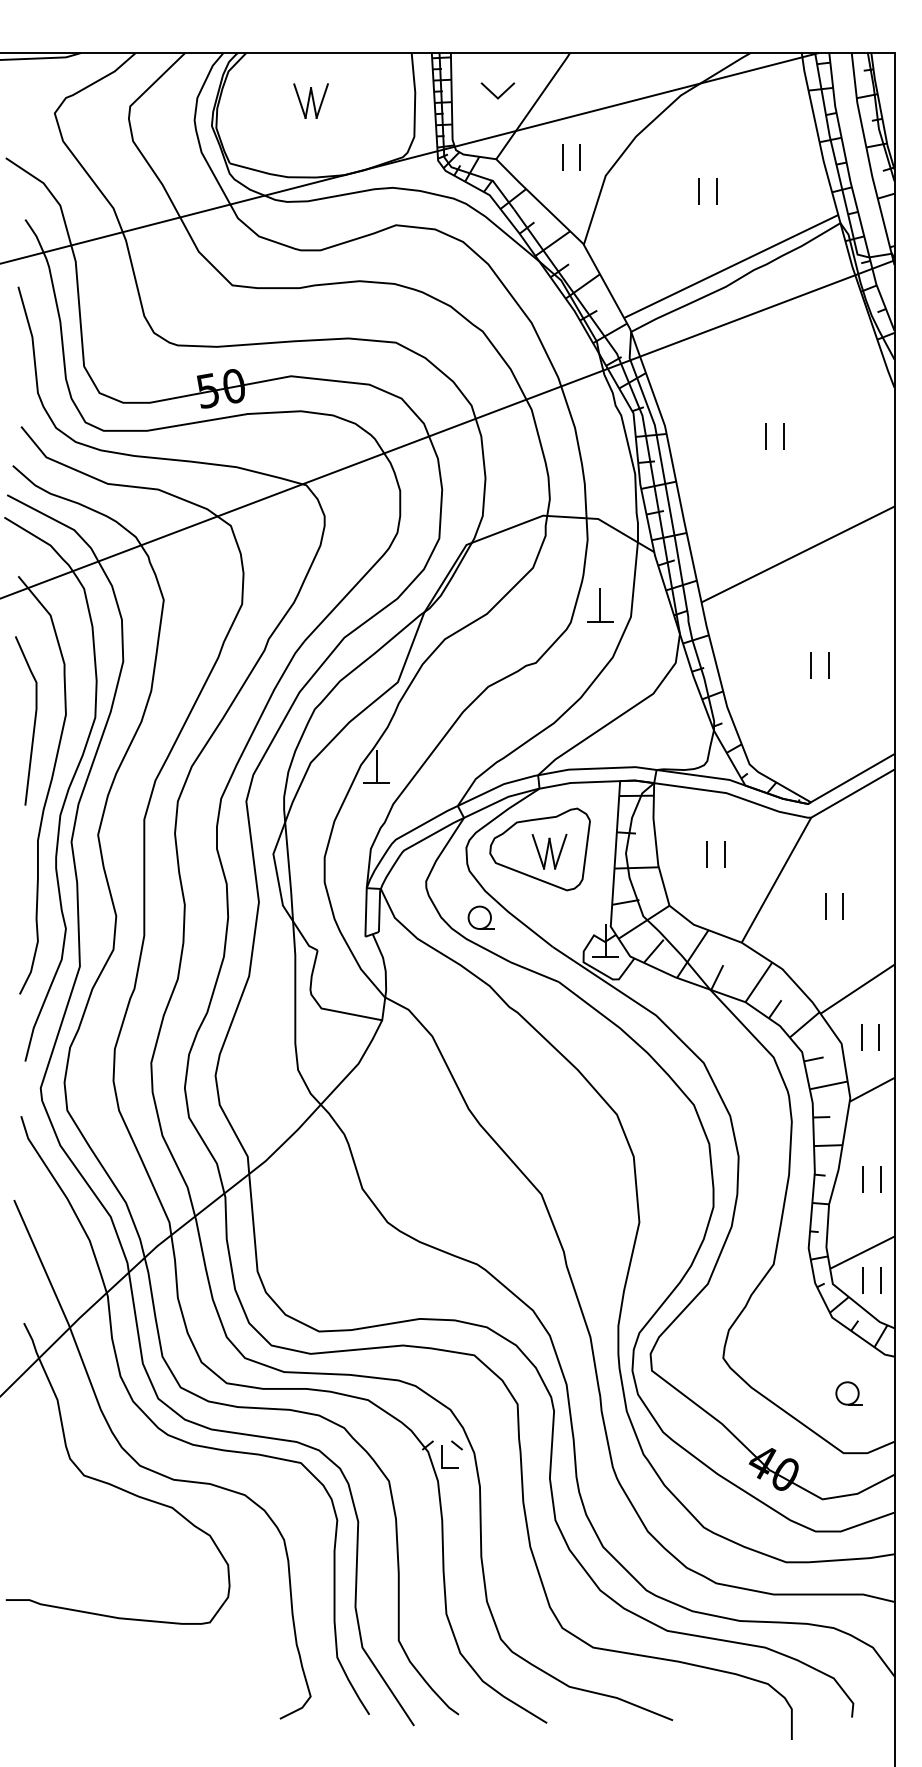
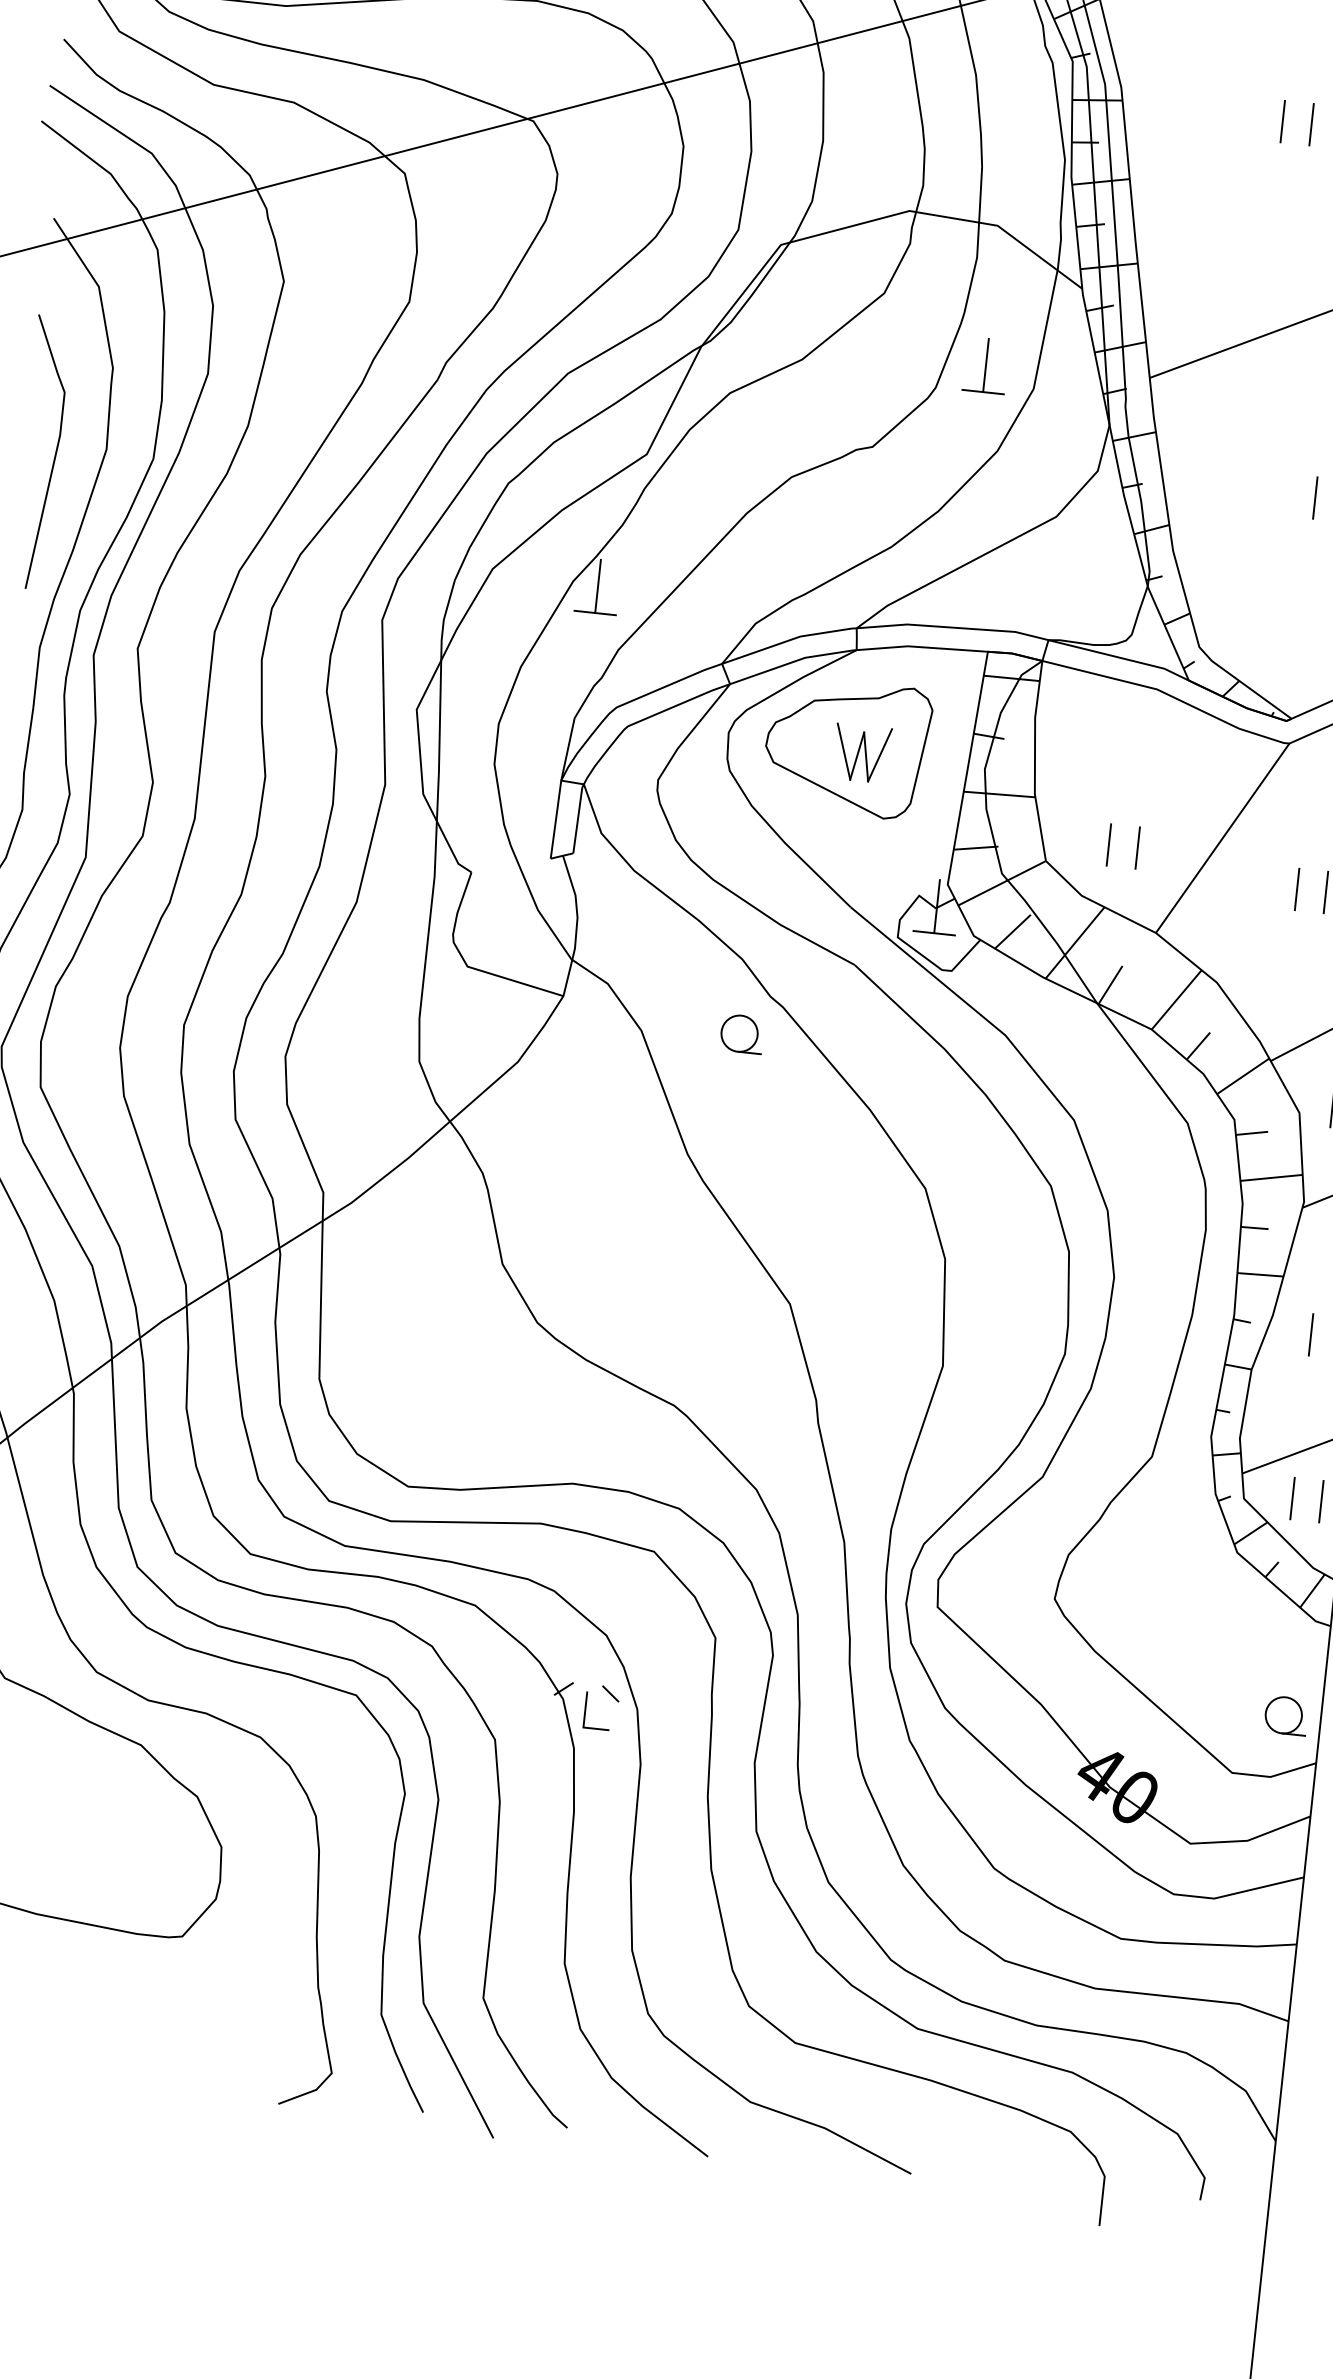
part: (707, 854) -> (1109, 844), moved
part: (480, 917) -> (740, 1033), moved
part: (848, 1393) -> (1285, 1715), moved

